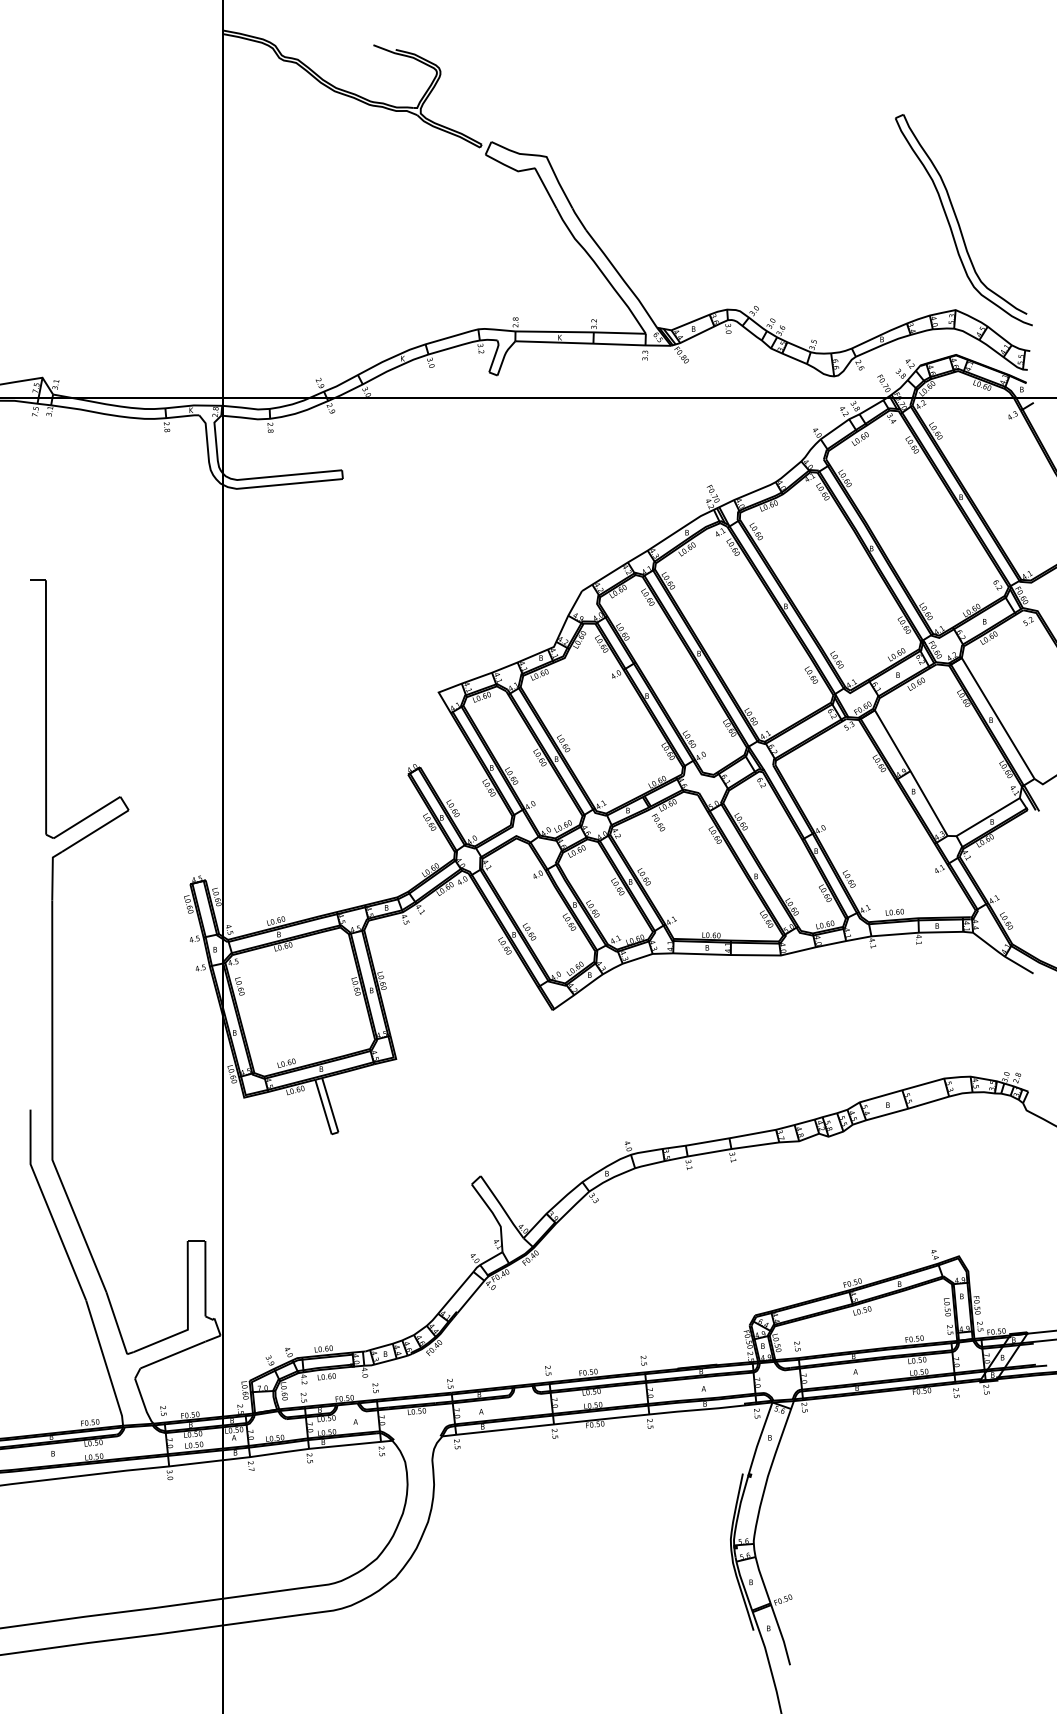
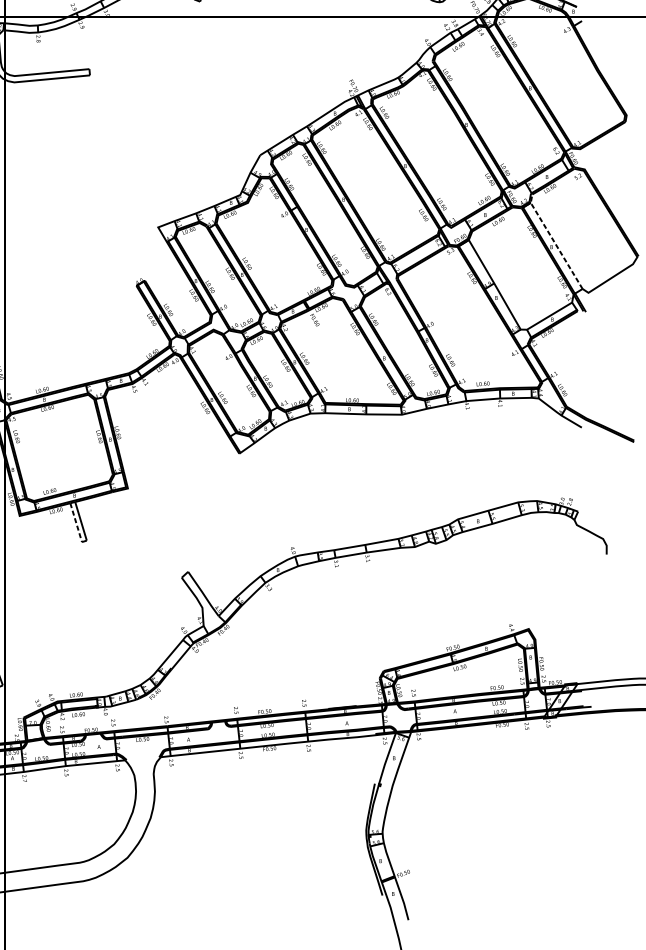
line: (994, 712) -> (554, 241), solid -> dashed
line: (323, 1107) -> (76, 522), solid -> dashed

